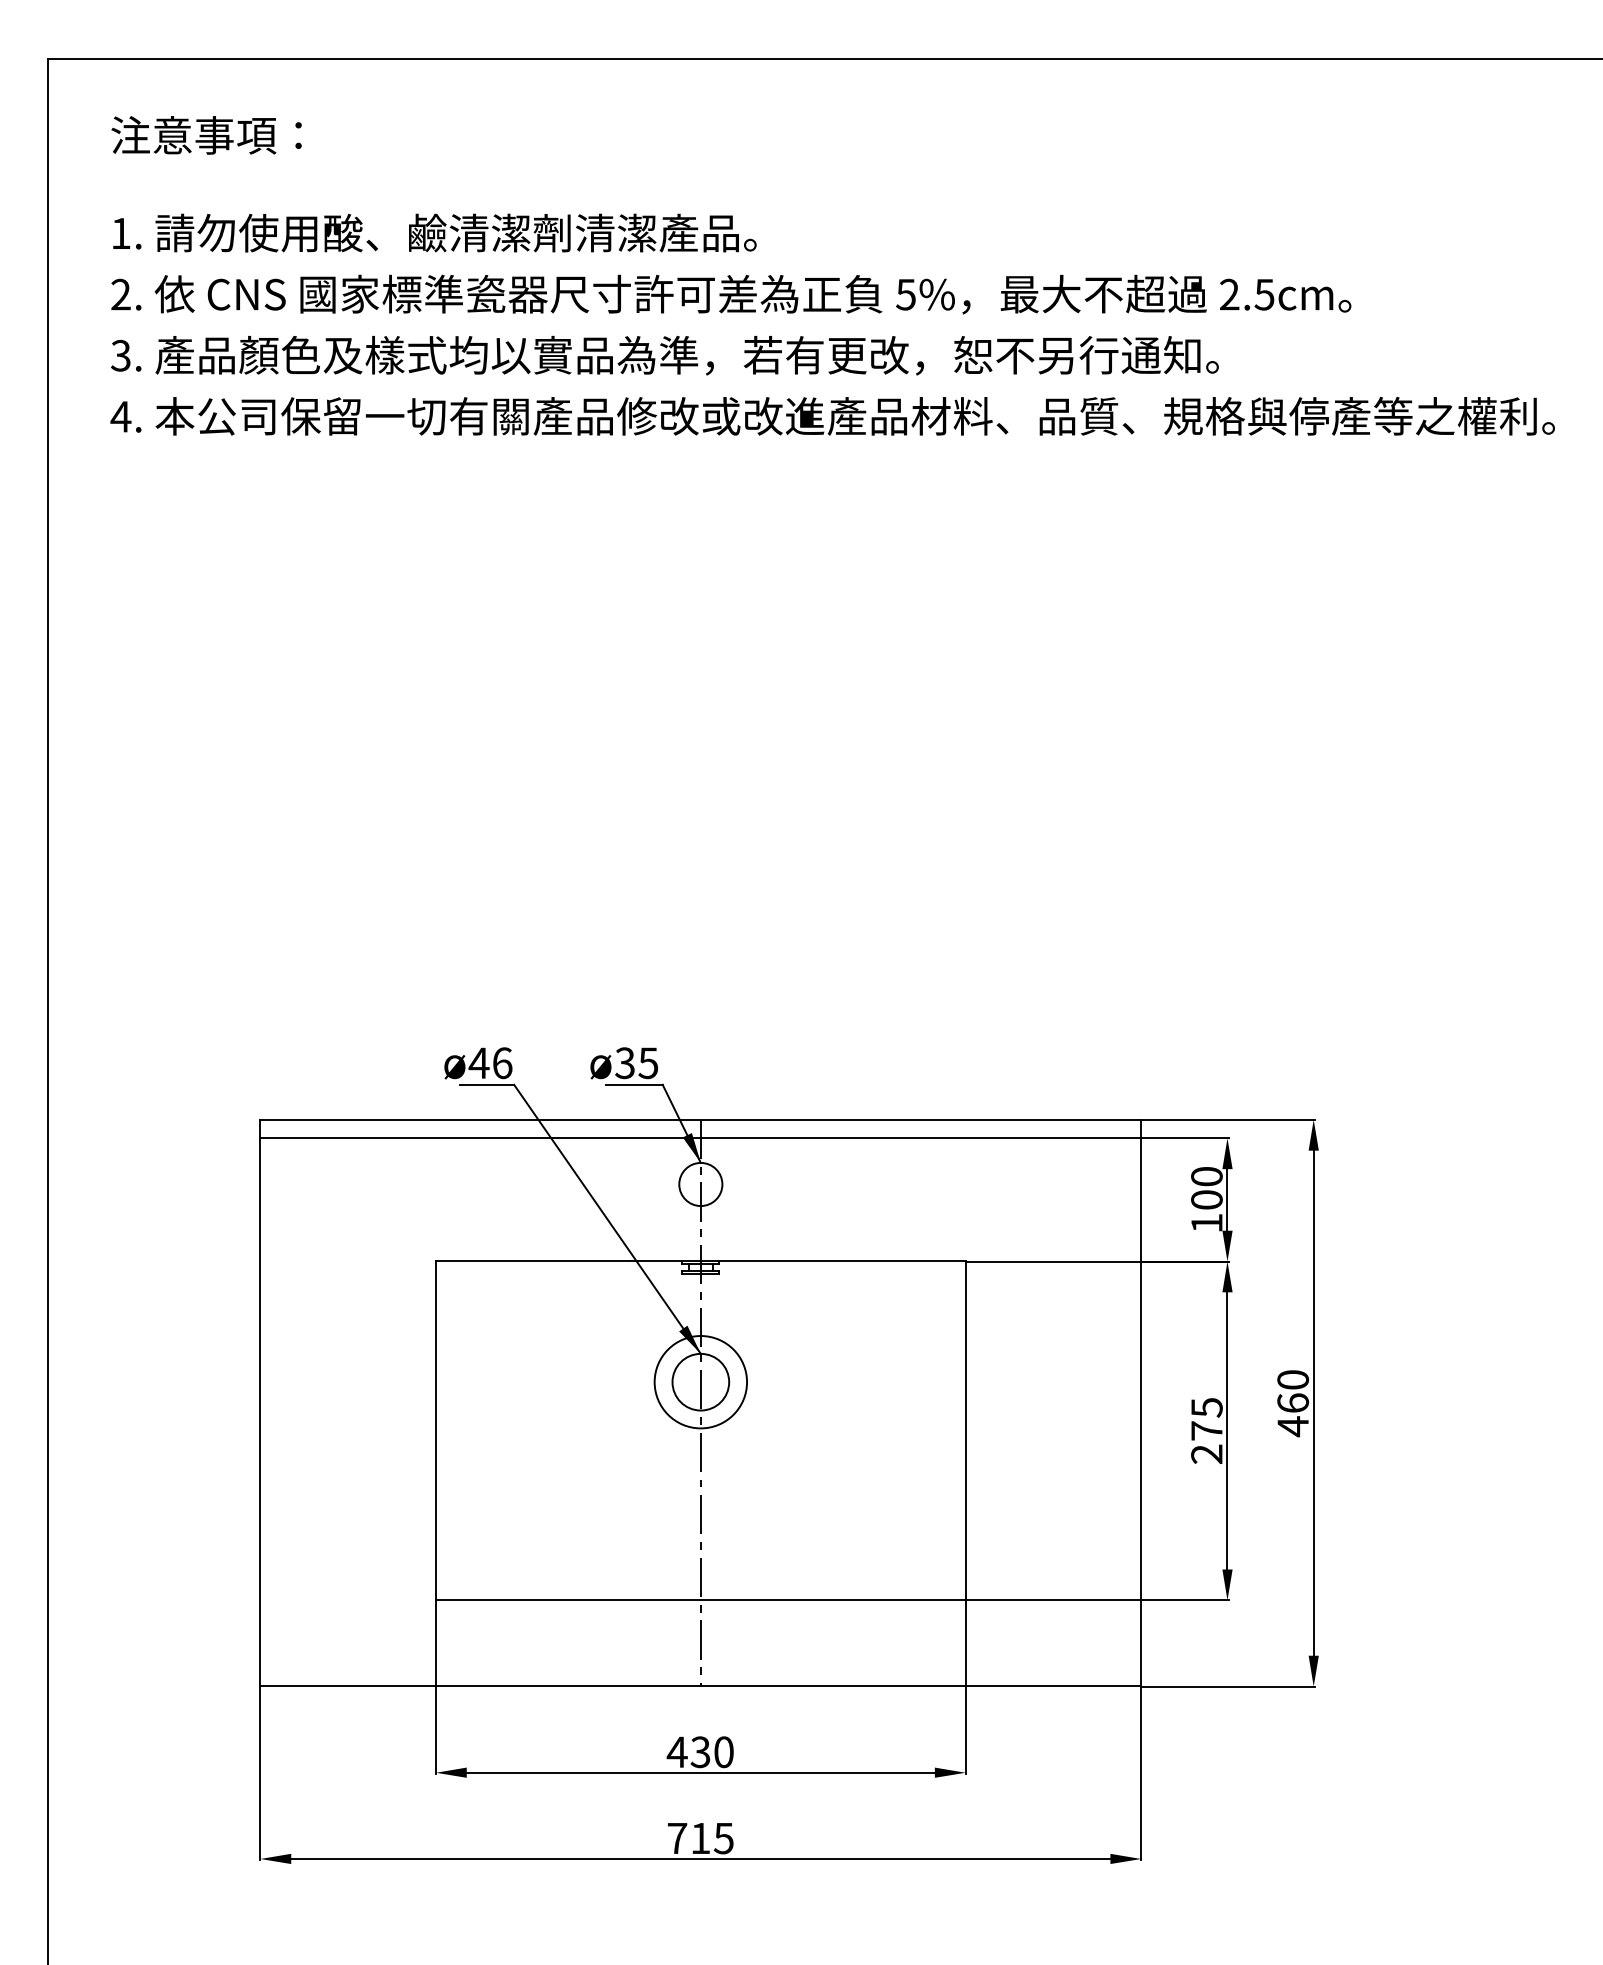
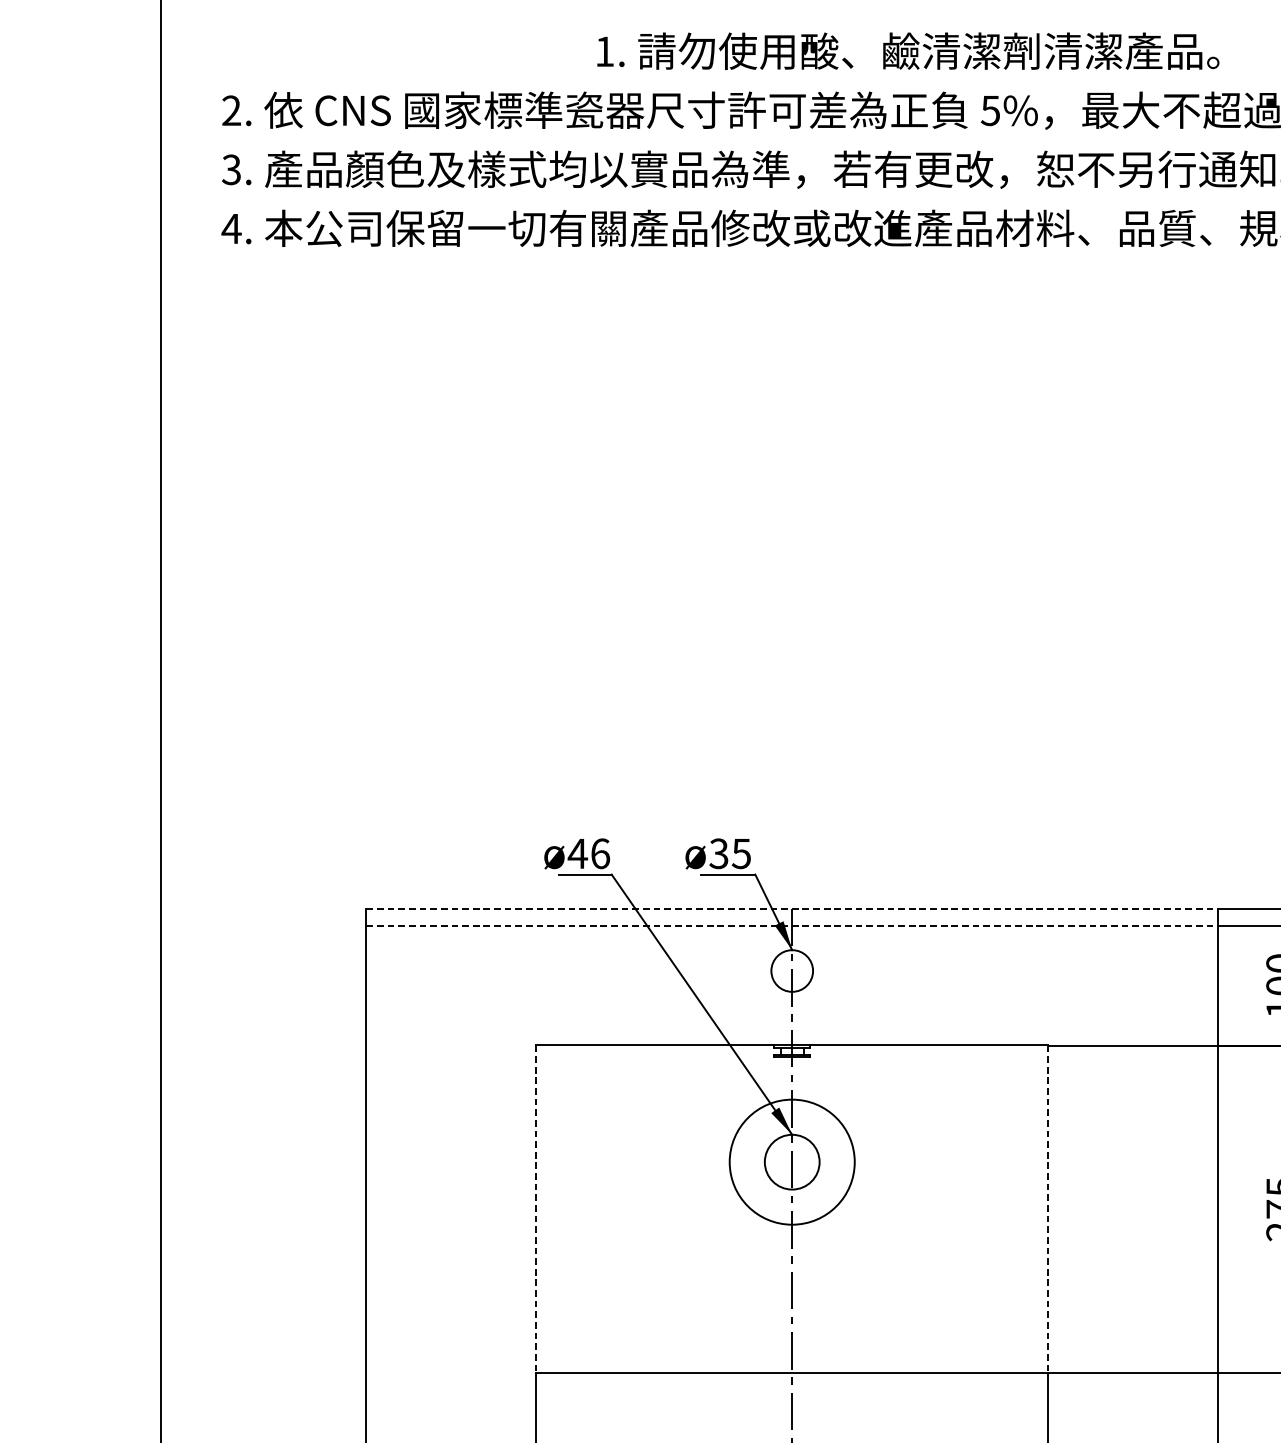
text: (434, 232) -> (907, 50), moved
line: (701, 1119) -> (792, 908), solid -> dashed
line: (701, 1138) -> (792, 926), solid -> dashed
circle: (700, 1382) -> (791, 1162), size x1.4
line: (436, 1431) -> (536, 1209), solid -> dashed
line: (965, 1431) -> (1048, 1209), solid -> dashed

